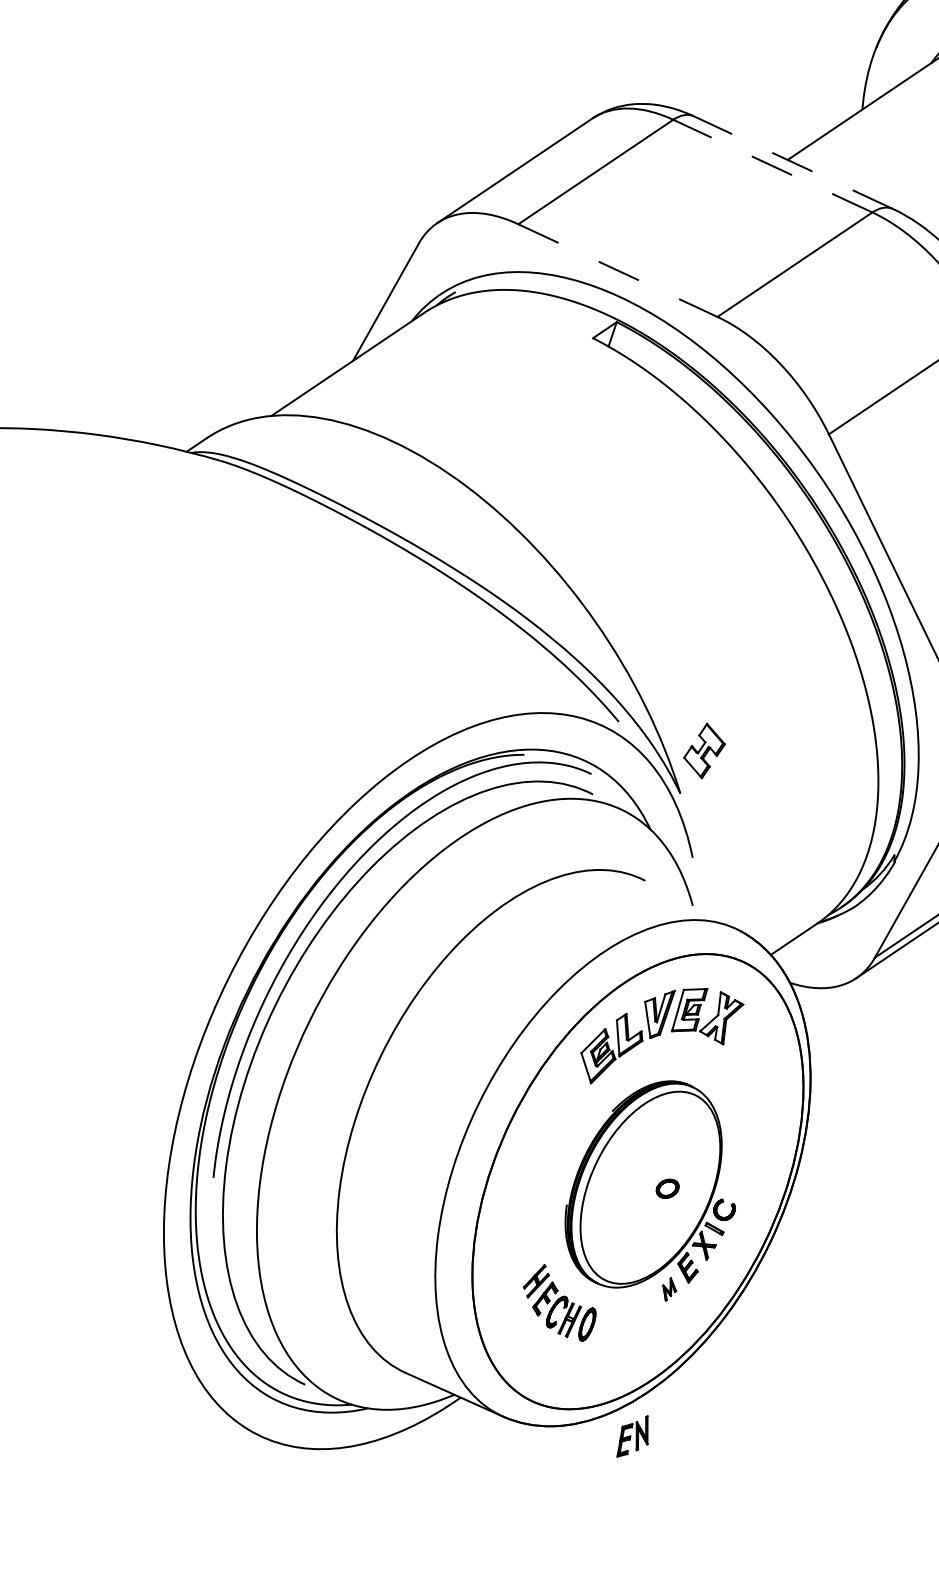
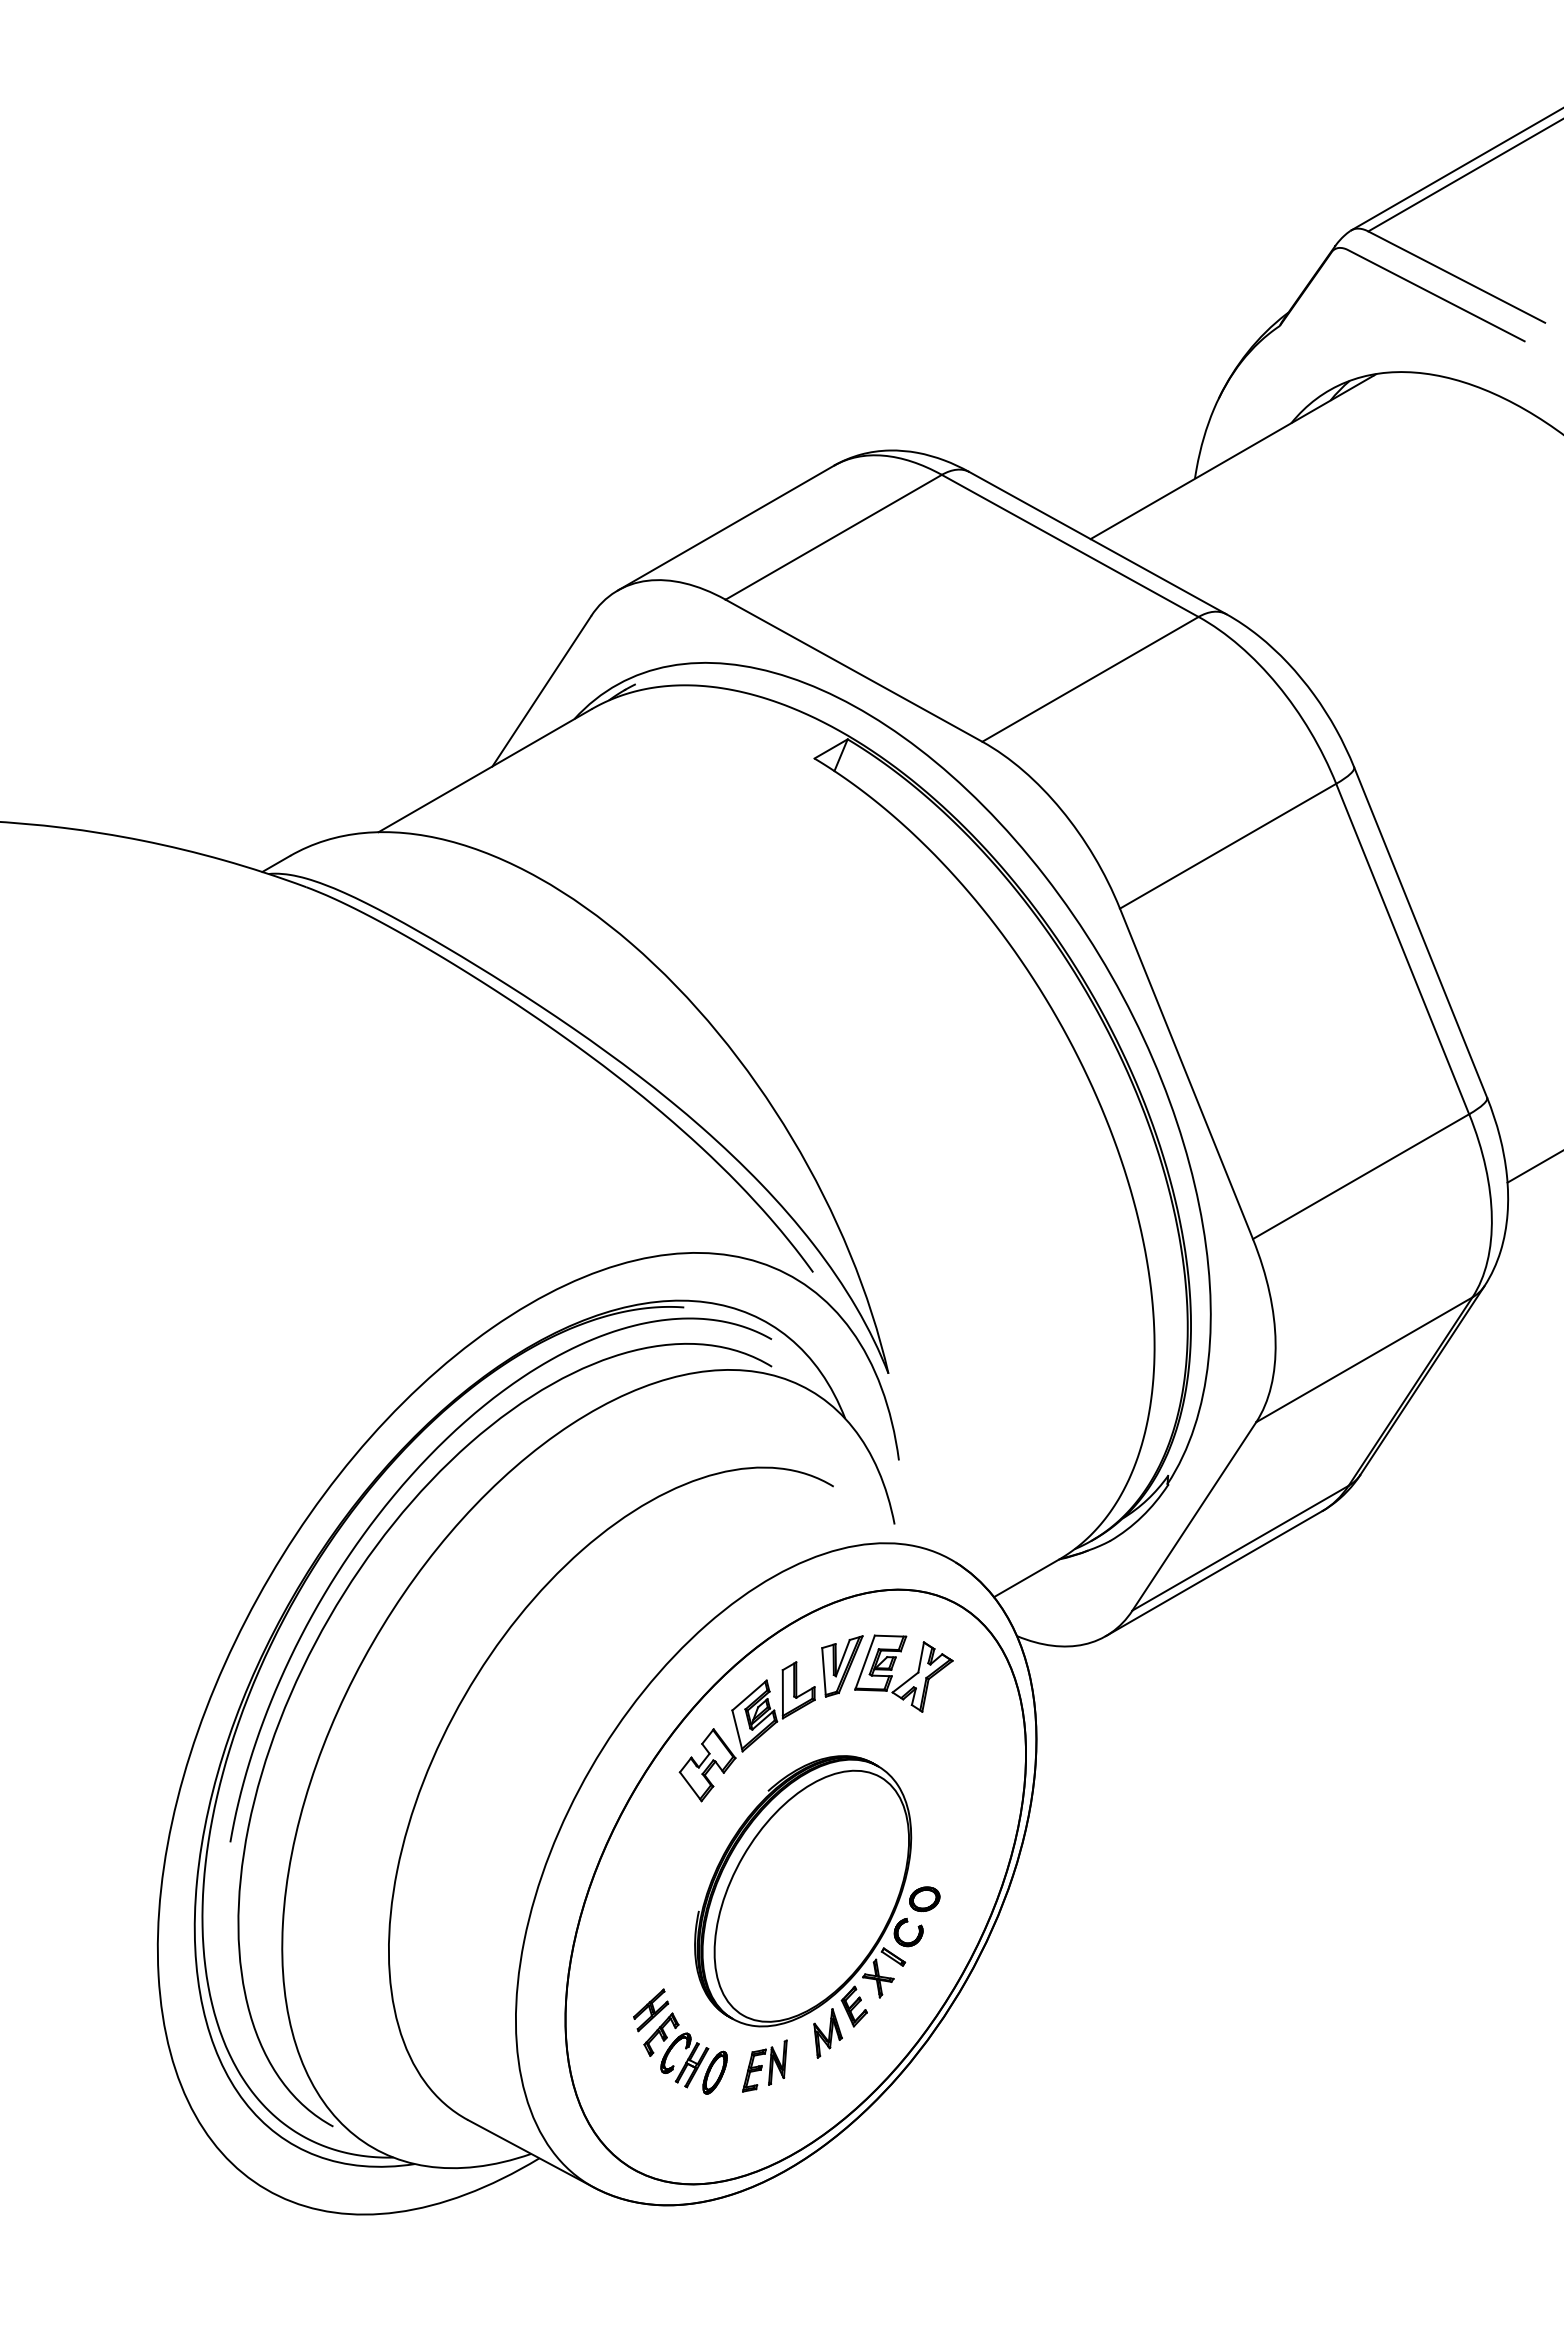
line: (793, 162) -> (1097, 543), dashed -> solid
line: (773, 165) -> (1070, 545), dashed -> solid
line: (617, 270) -> (853, 670), dashed -> solid
part: (704, 751) -> (707, 1765), moved
part: (667, 1188) -> (924, 1898), moved
part: (669, 1289) -> (827, 2033), size x1.67
part: (632, 1436) -> (764, 2065), moved

